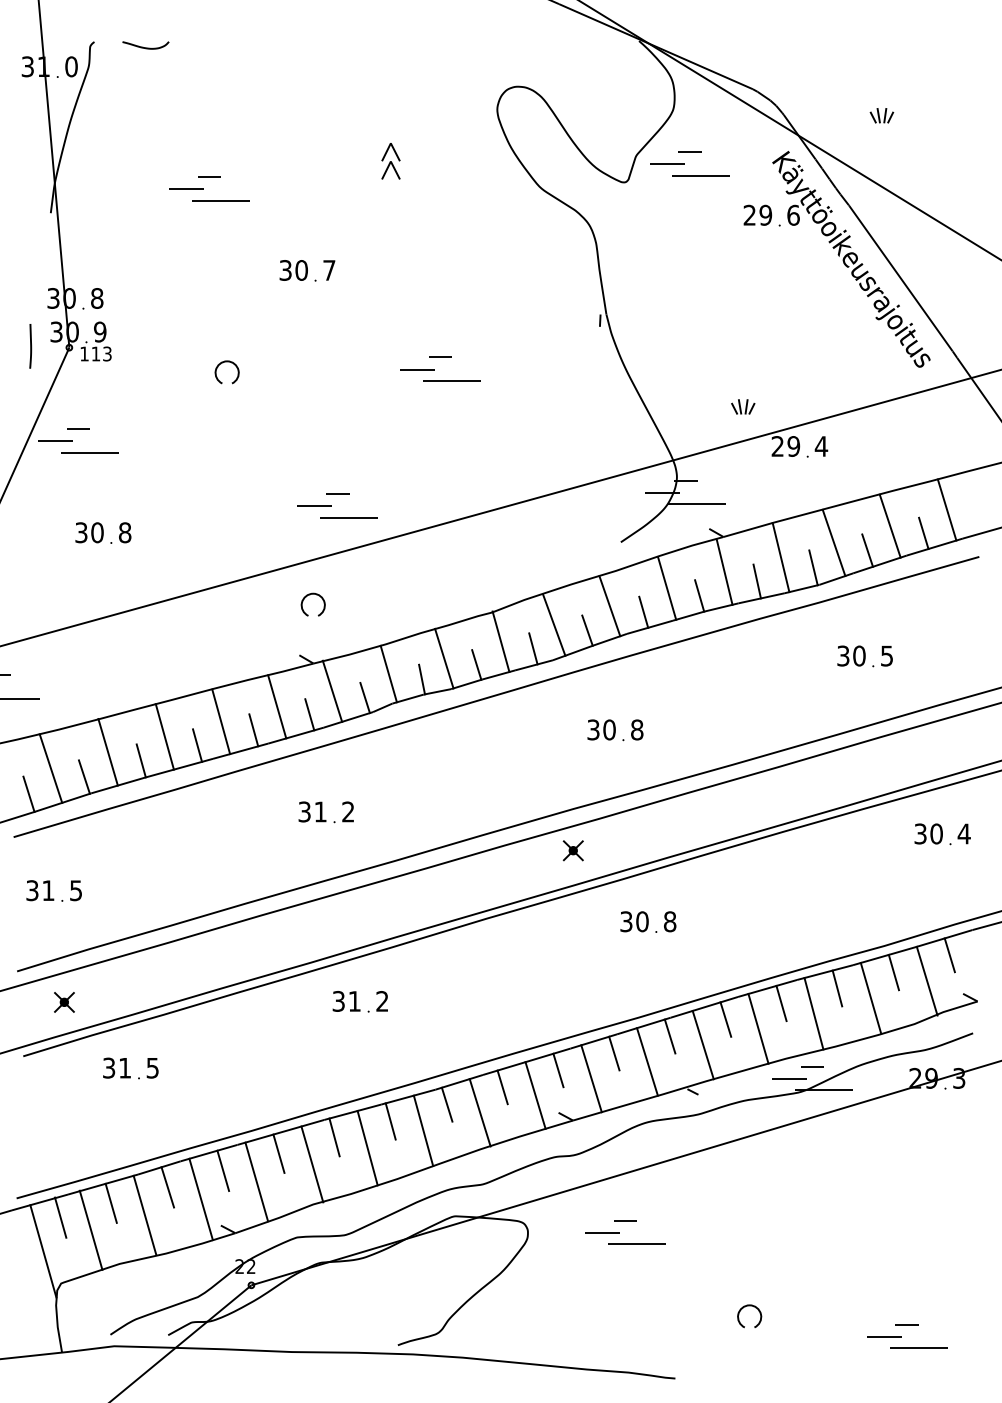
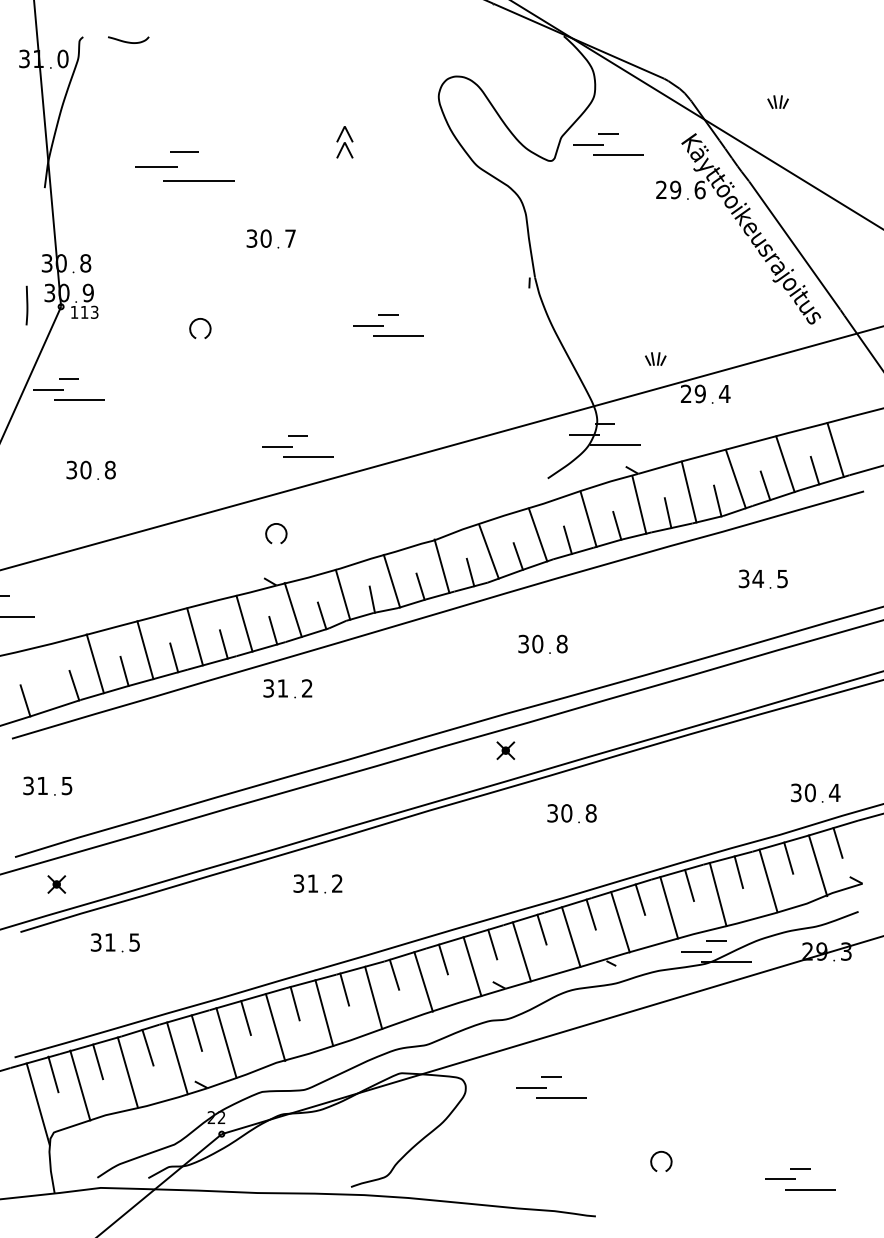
part: (209, 188) -> (184, 166), size x1.4
text: (859, 655) -> (758, 578), 30 -> 34
line: (50, 767) -> (44, 677), removed
text: (325, 811) -> (287, 688), moved
text: (942, 833) -> (815, 792), moved

